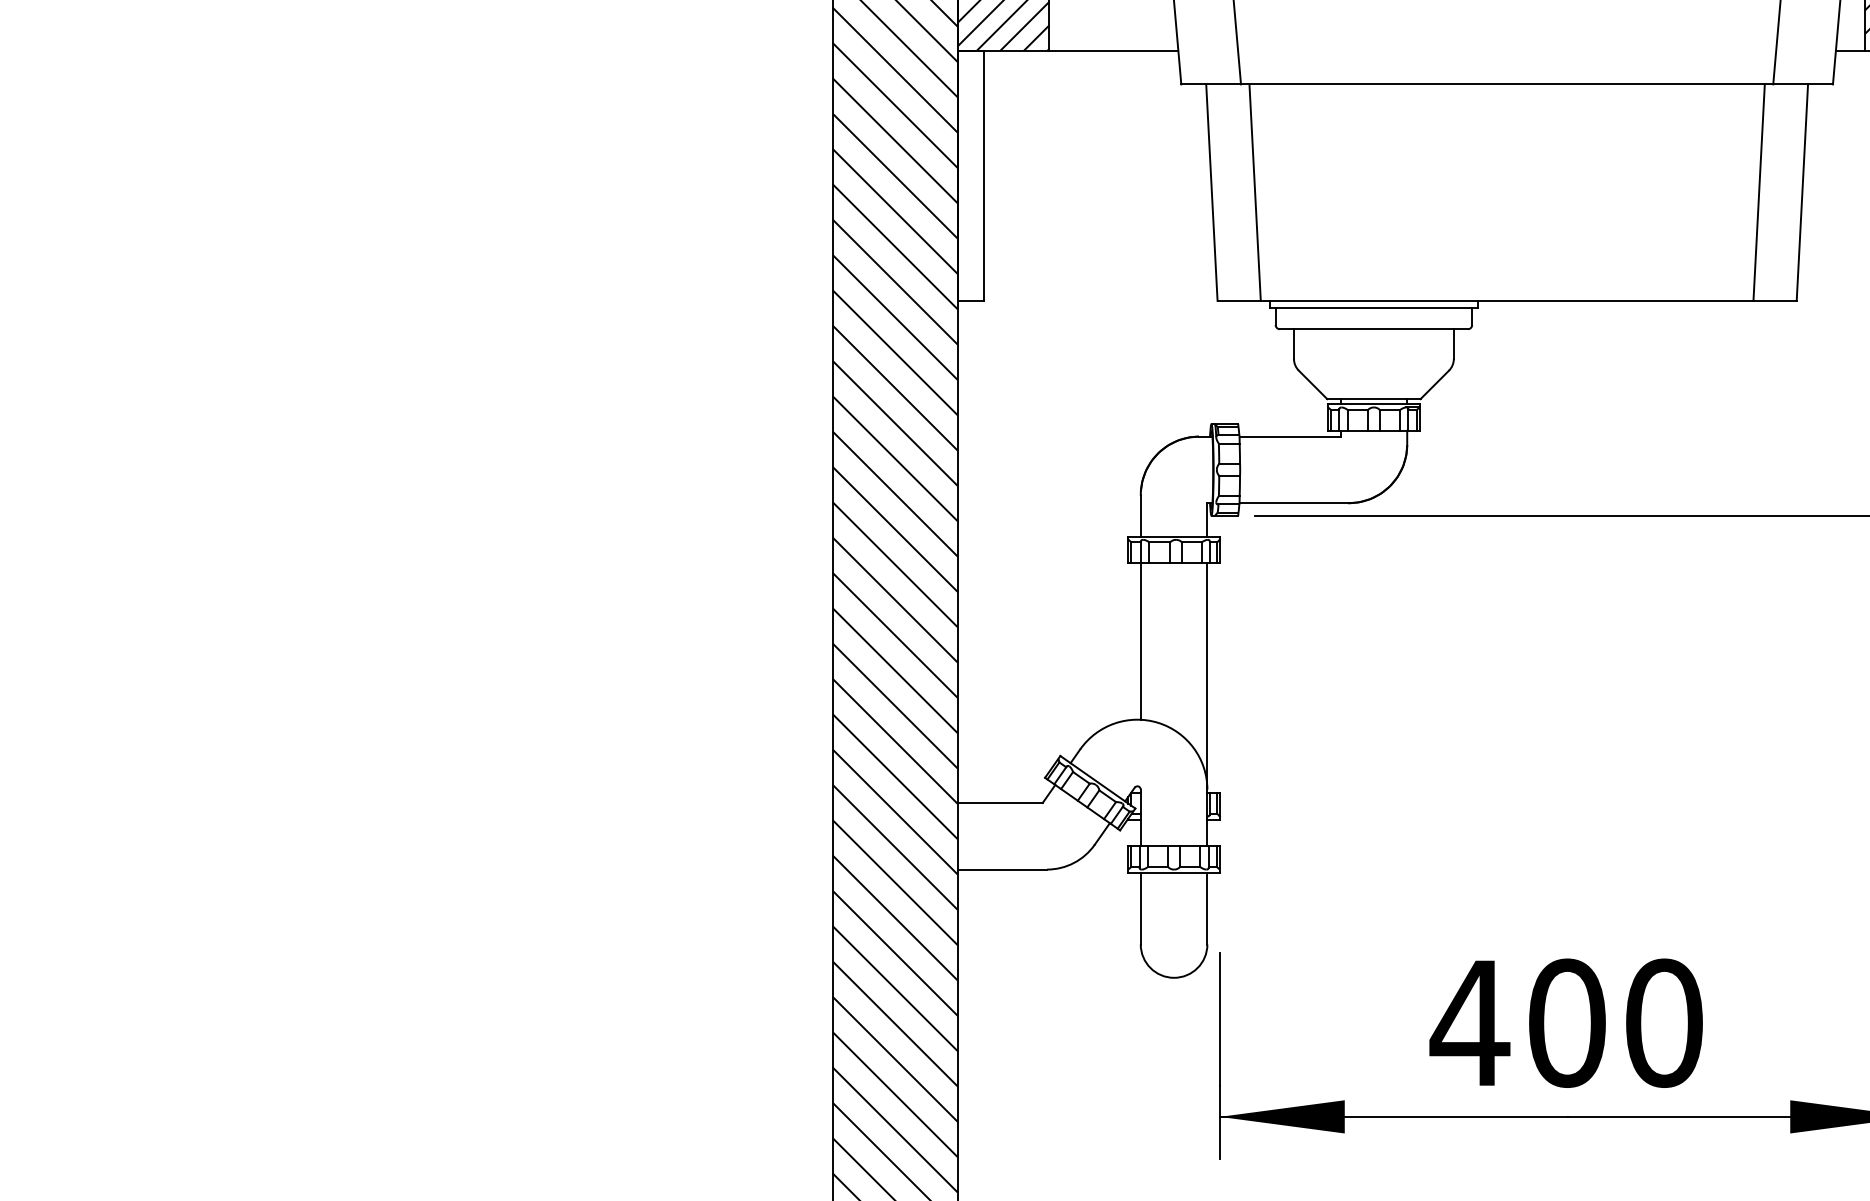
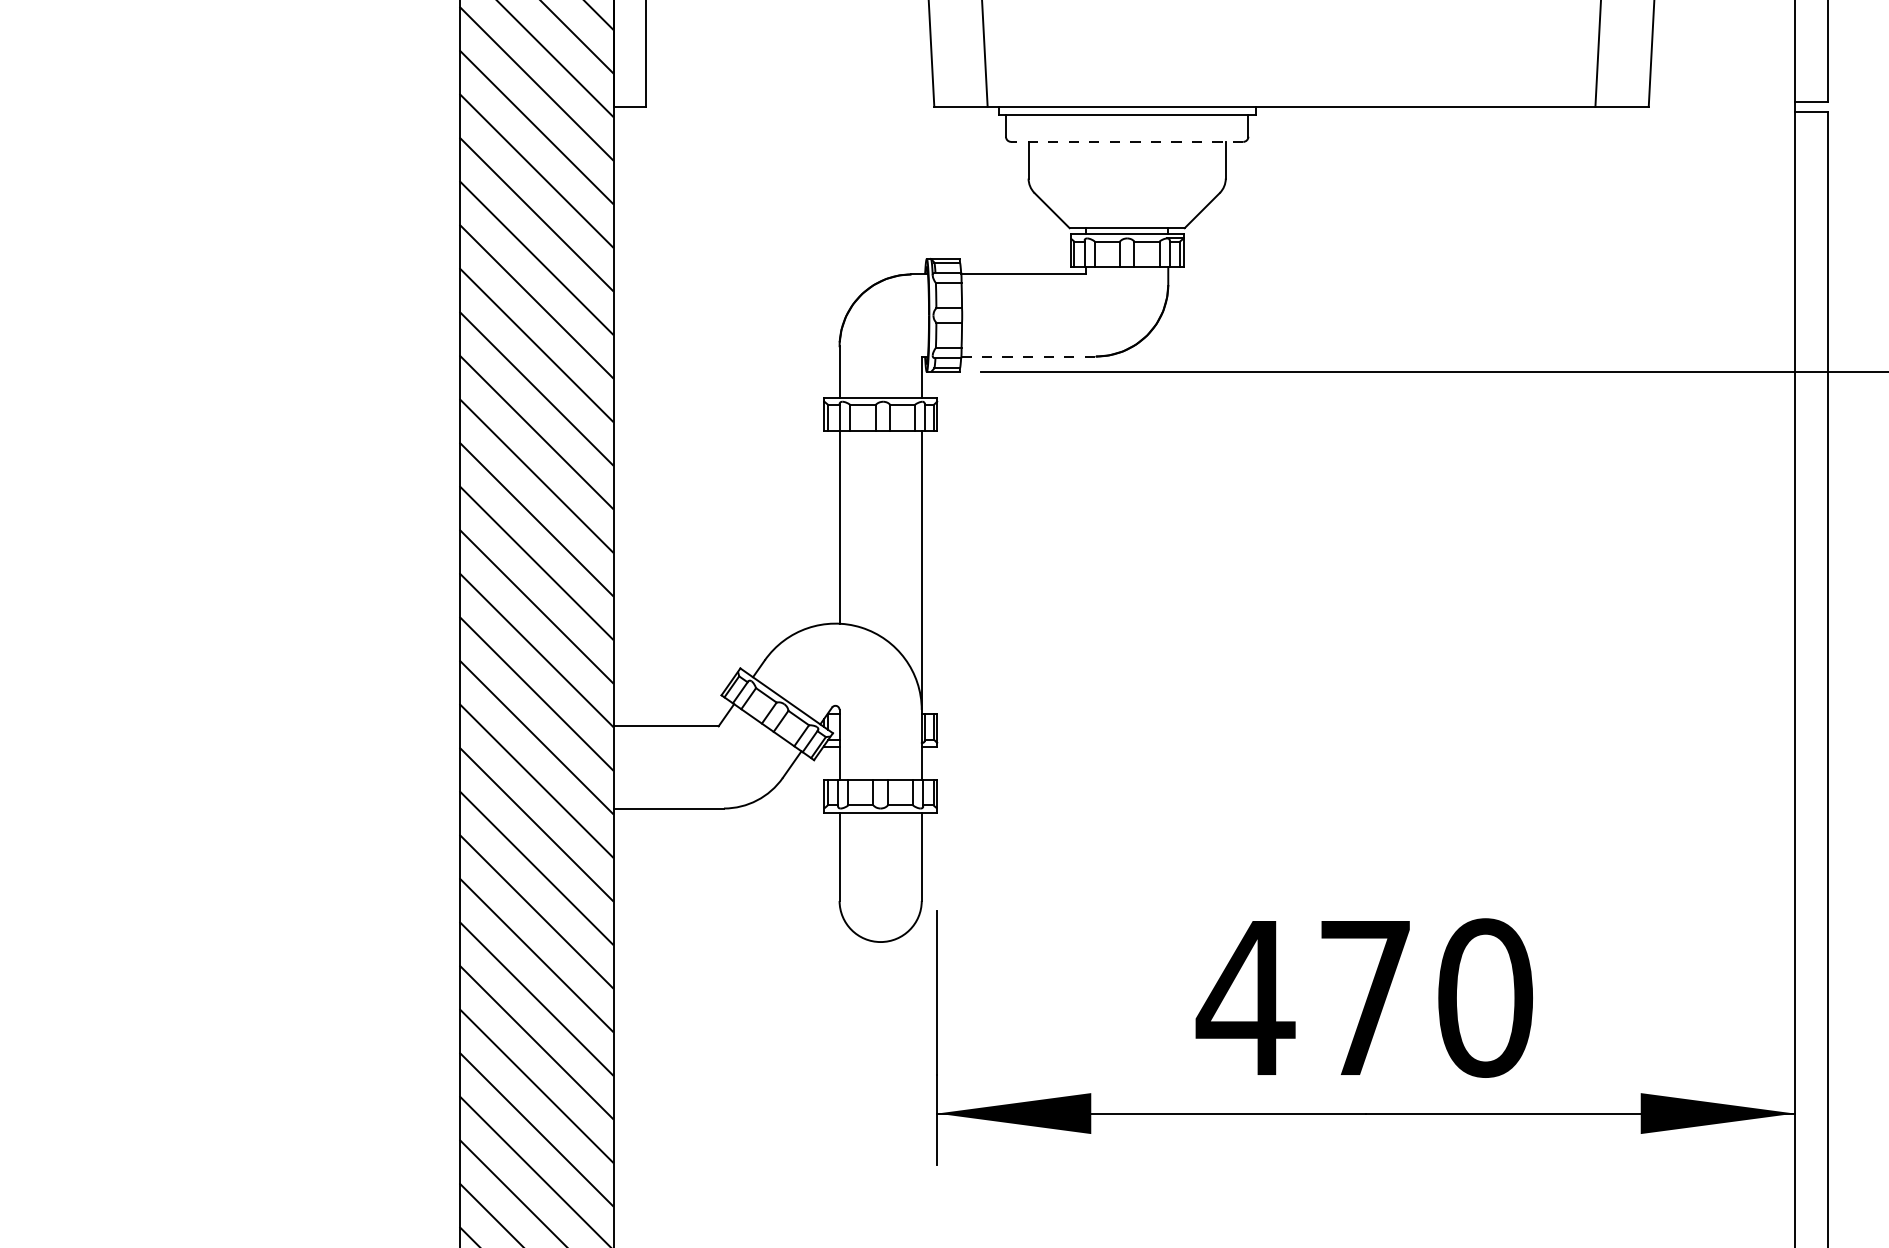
line: (1373, 329) -> (1126, 142), solid -> dashed
line: (1294, 503) -> (1029, 356), solid -> dashed
text: (1567, 1022) -> (1365, 997), 400 -> 470

